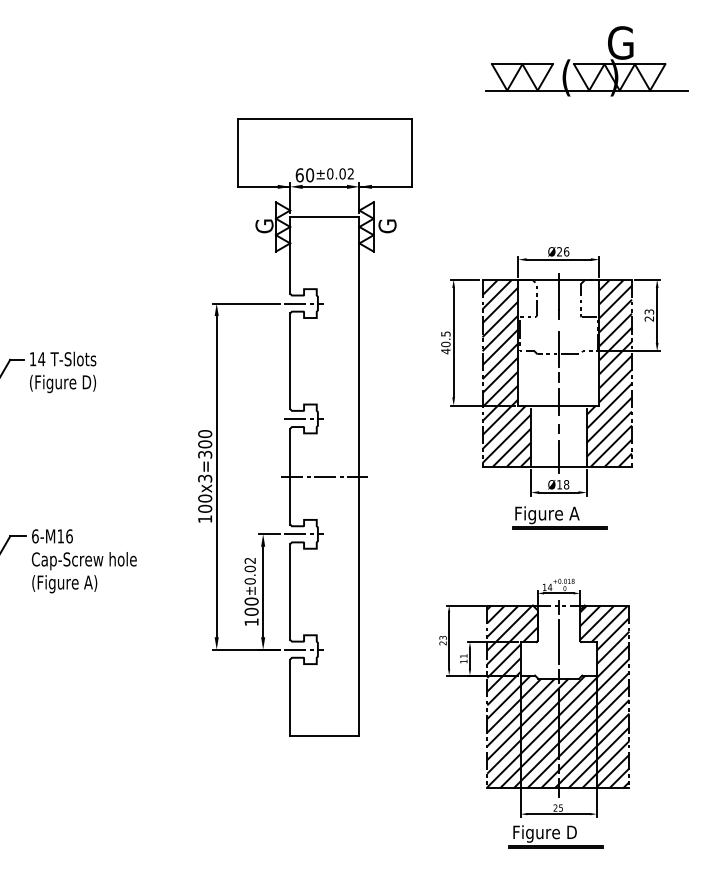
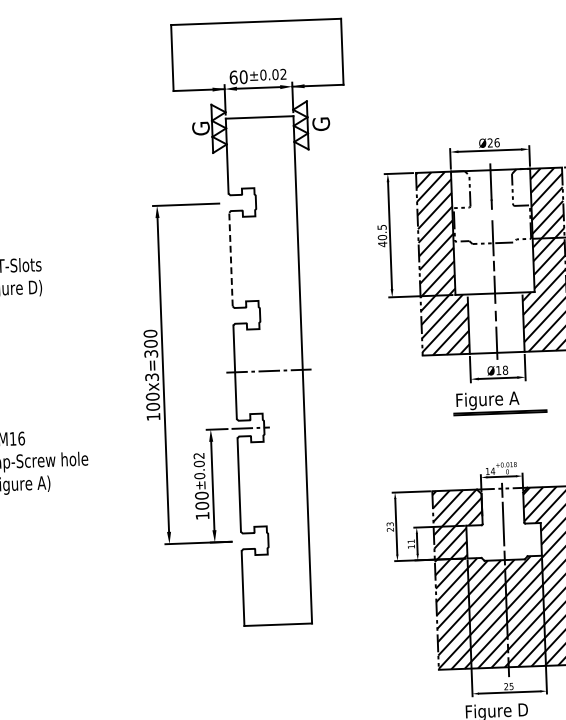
line: (303, 303) -> (241, 202), removed
line: (290, 361) -> (231, 259), solid -> dashed
line: (303, 418) -> (246, 315), removed
line: (303, 649) -> (254, 540), removed

